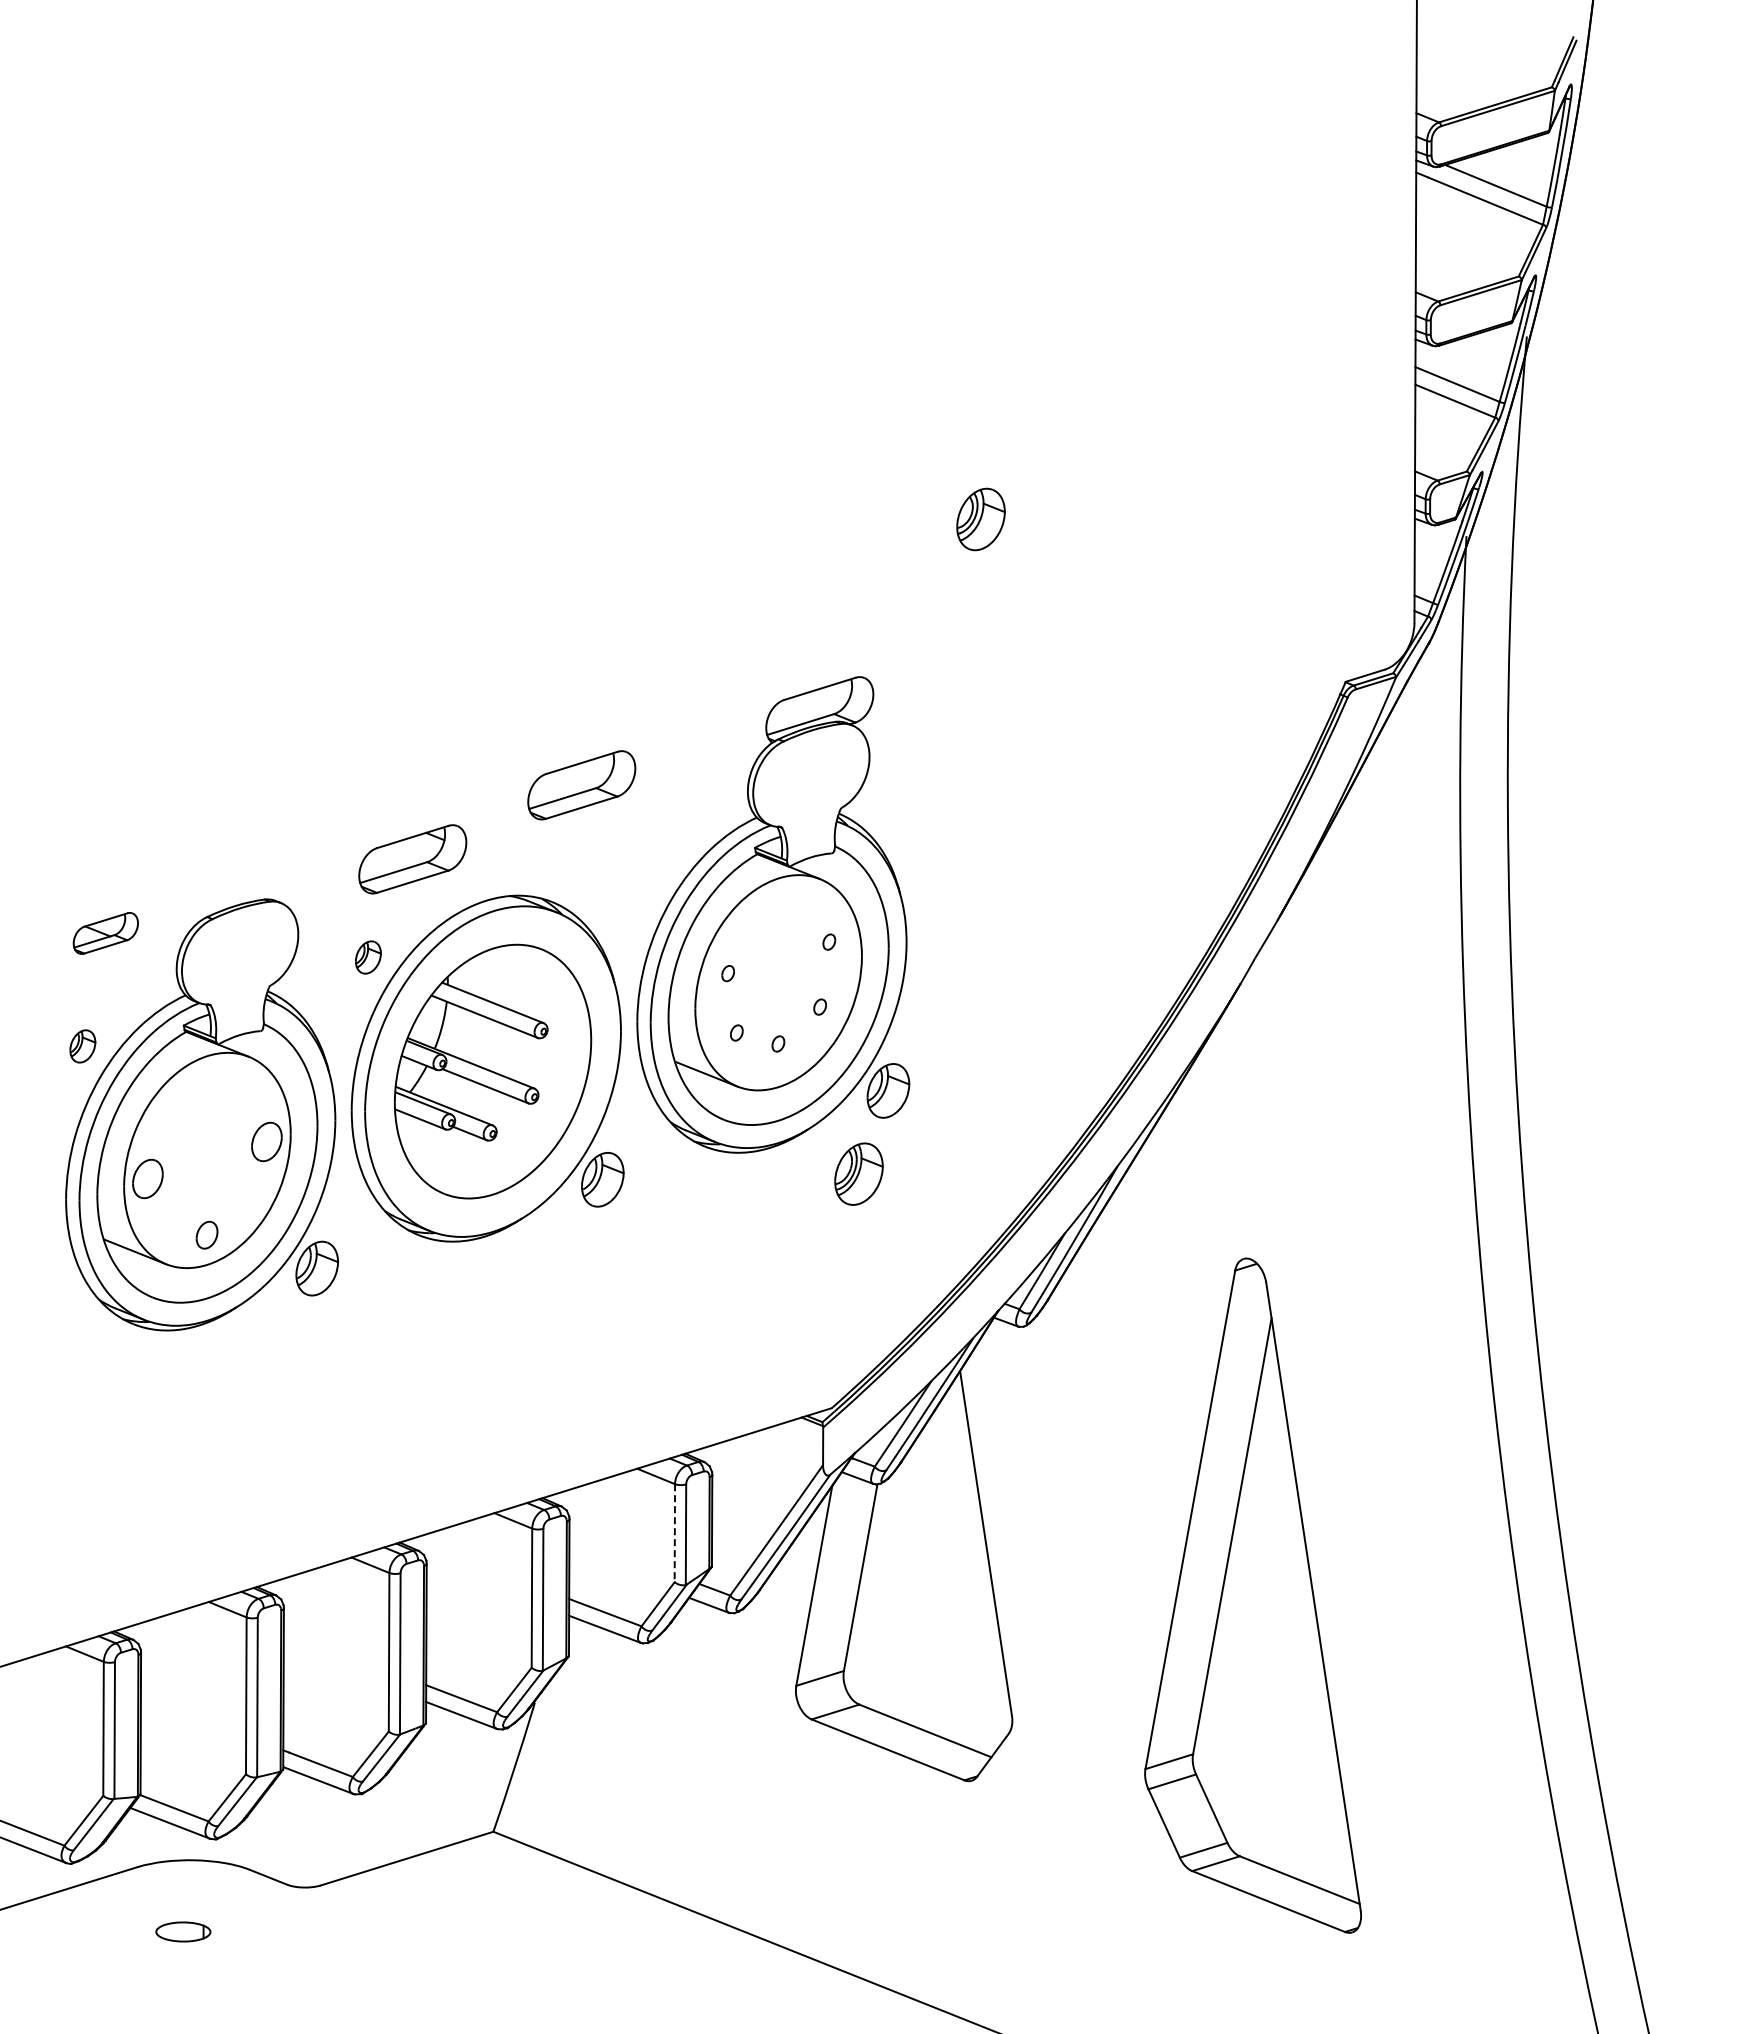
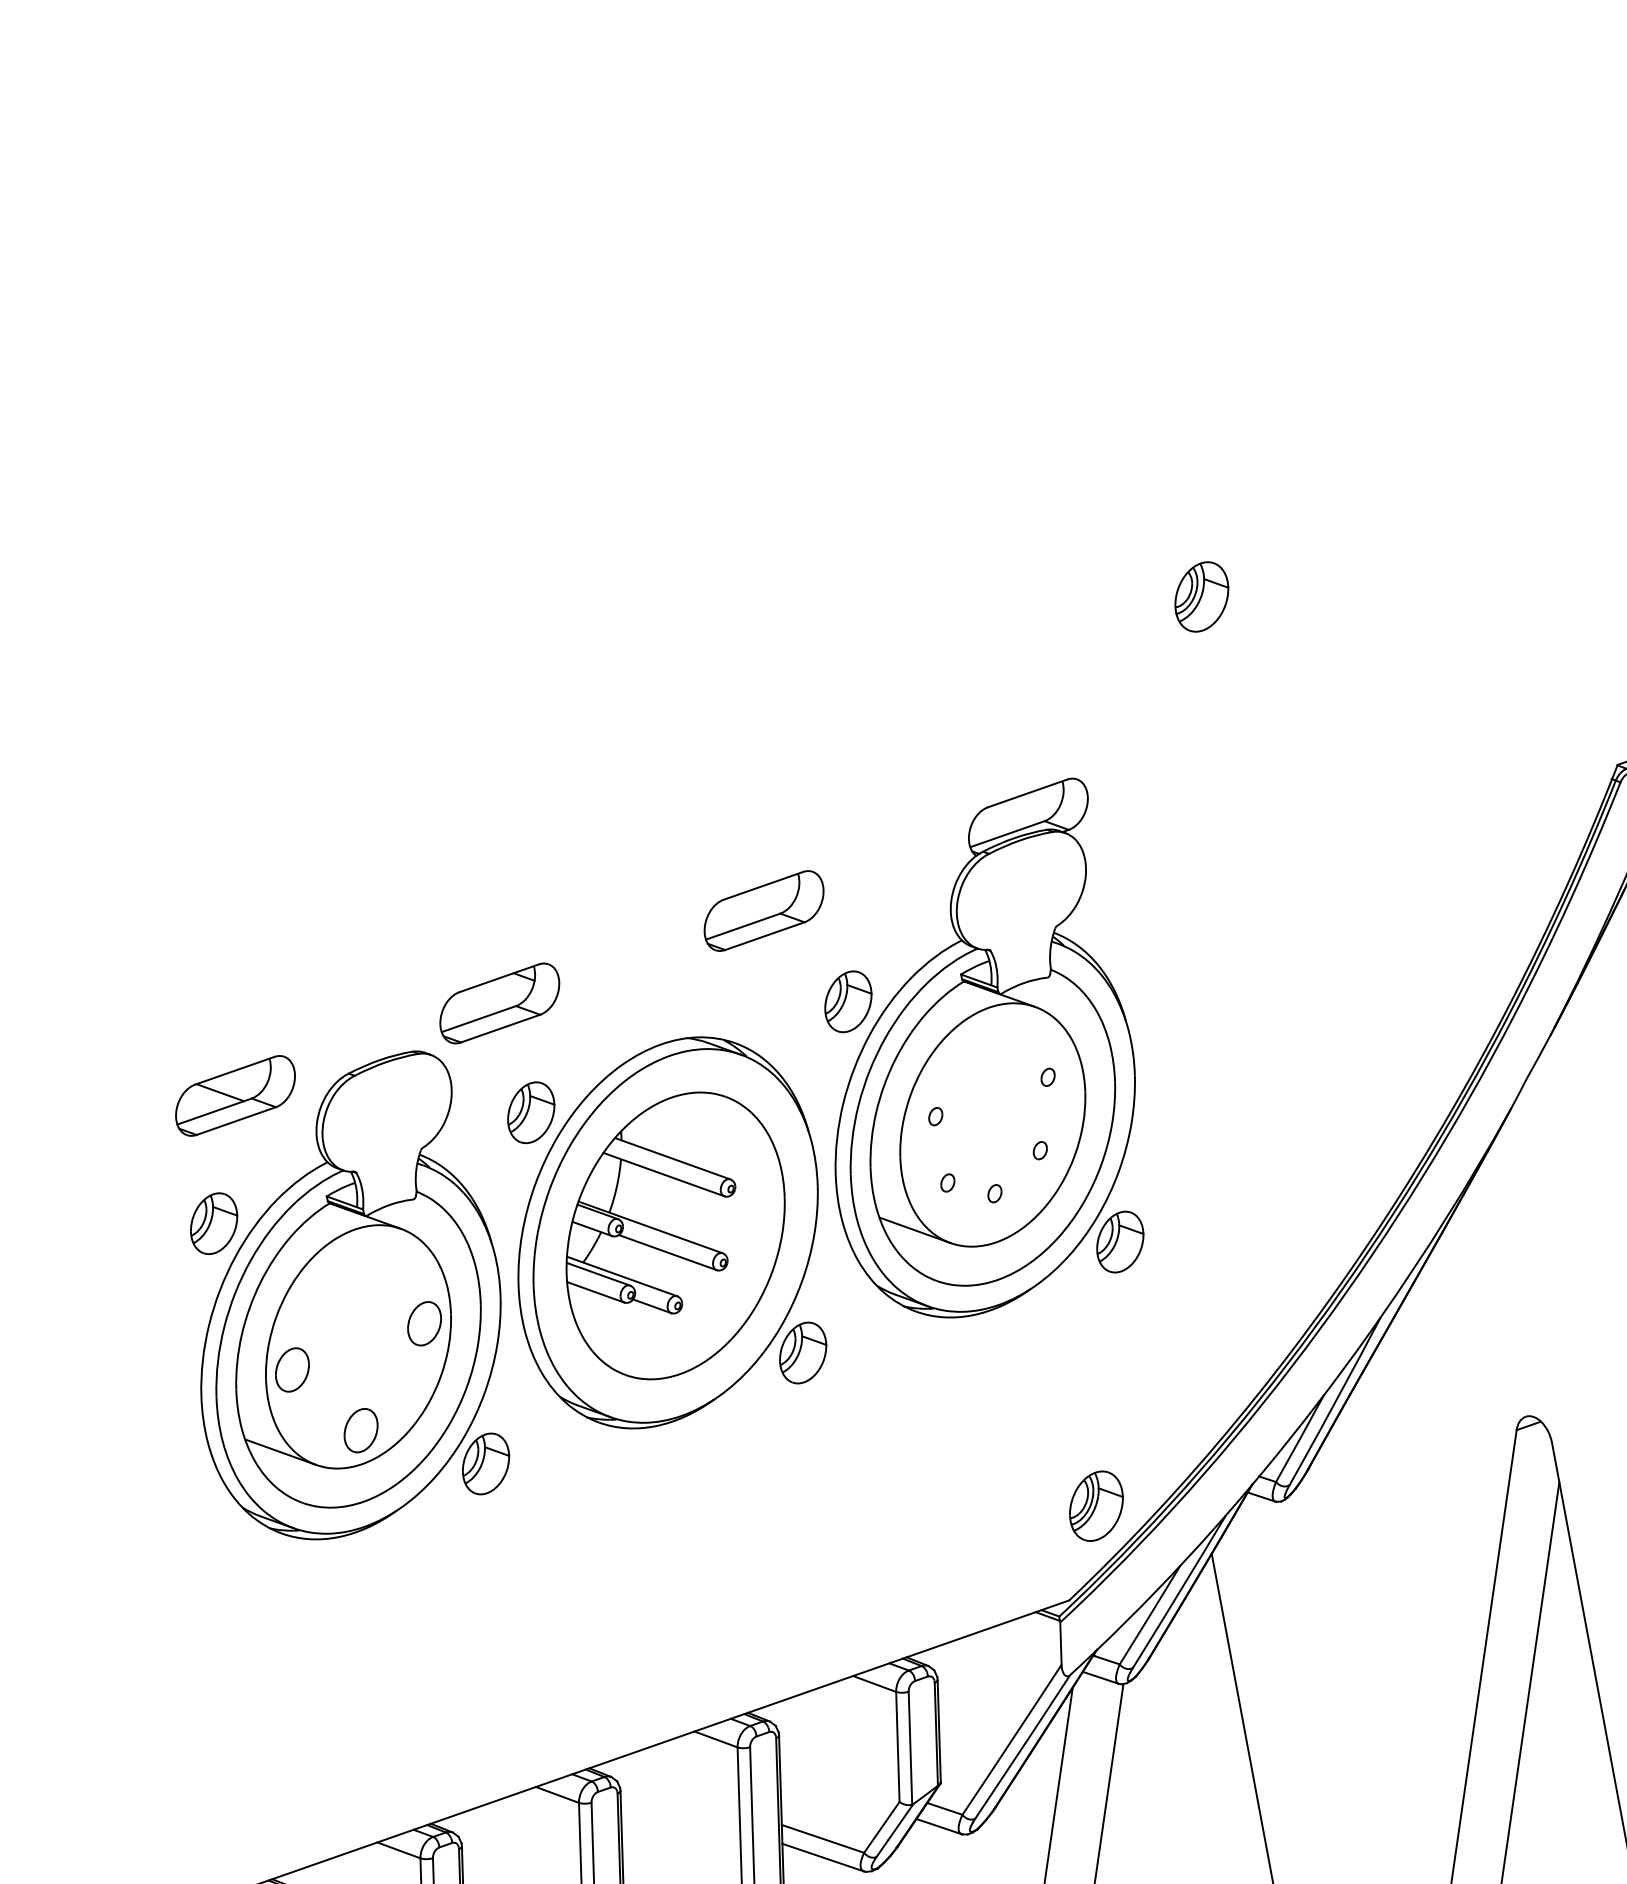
part: (412, 859) -> (499, 1003), moved
part: (653, 868) -> (847, 1001), added
part: (105, 933) -> (235, 1096), size x1.67
part: (368, 957) -> (531, 1112), size x1.67
part: (82, 1046) -> (213, 1223), size x1.67
part: (858, 1173) -> (1095, 1505), moved
part: (206, 1235) -> (360, 1431), size x1.43
line: (674, 1533) -> (897, 1747), dashed -> solid

